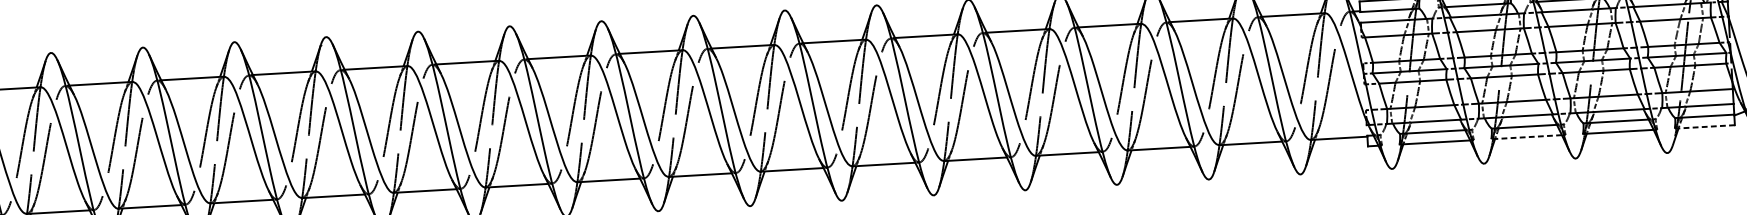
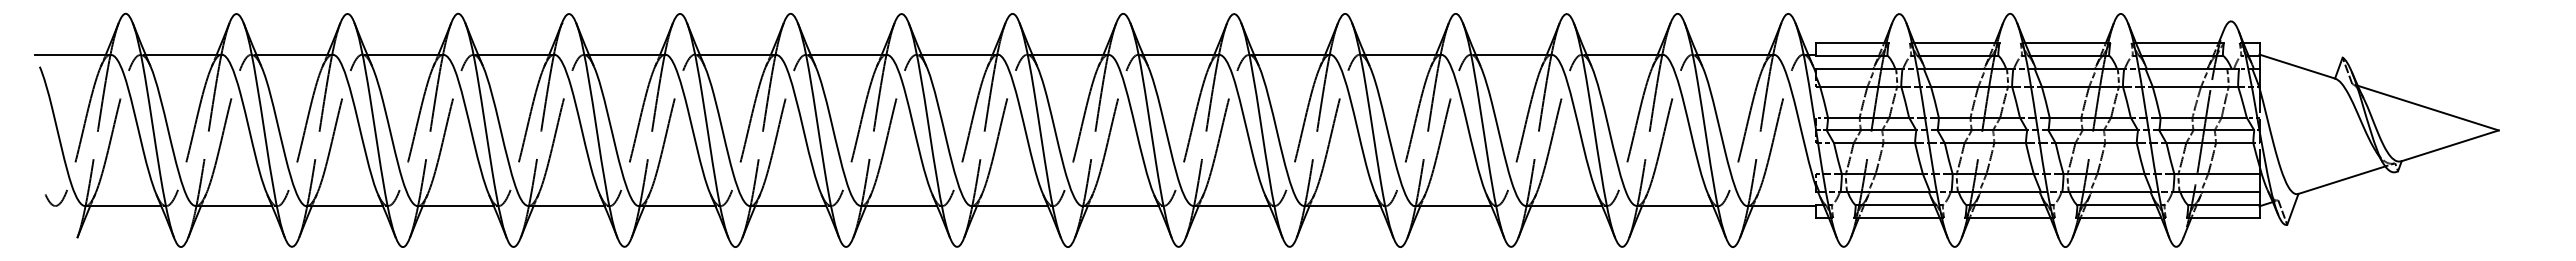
line: (1704, 126) -> (2222, 217), dashed -> solid
line: (1526, 136) -> (2007, 217), dashed -> solid

